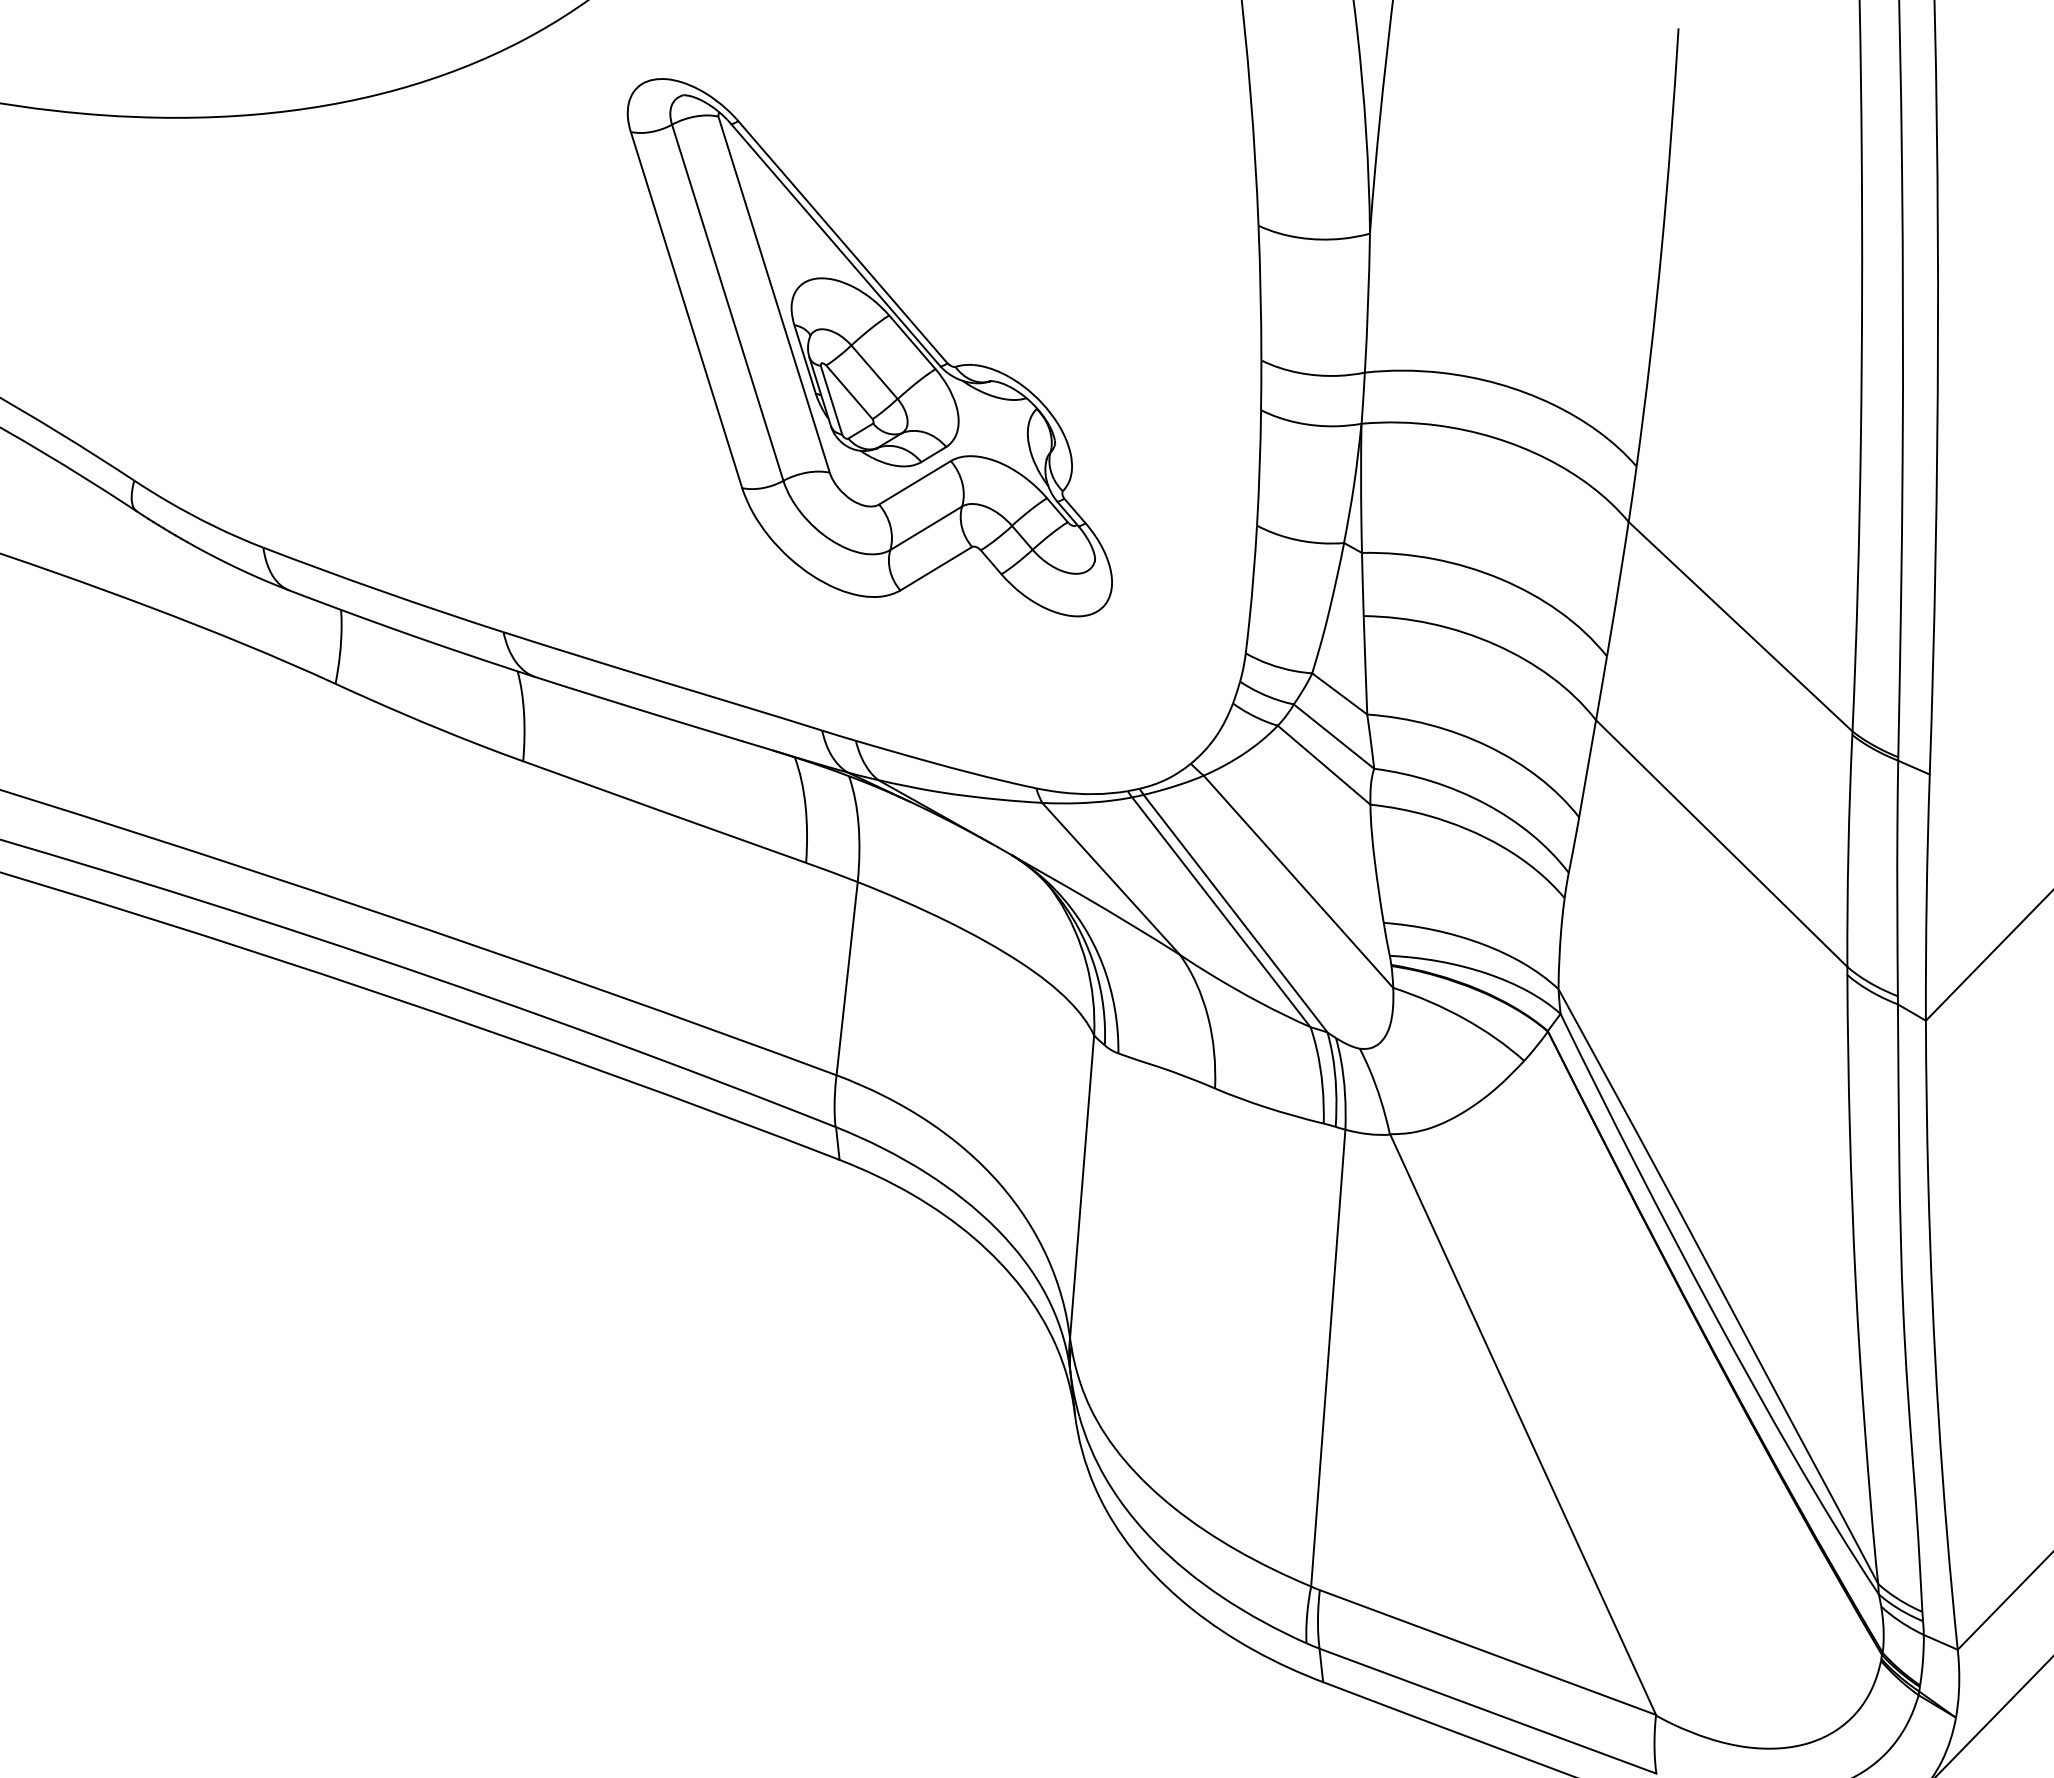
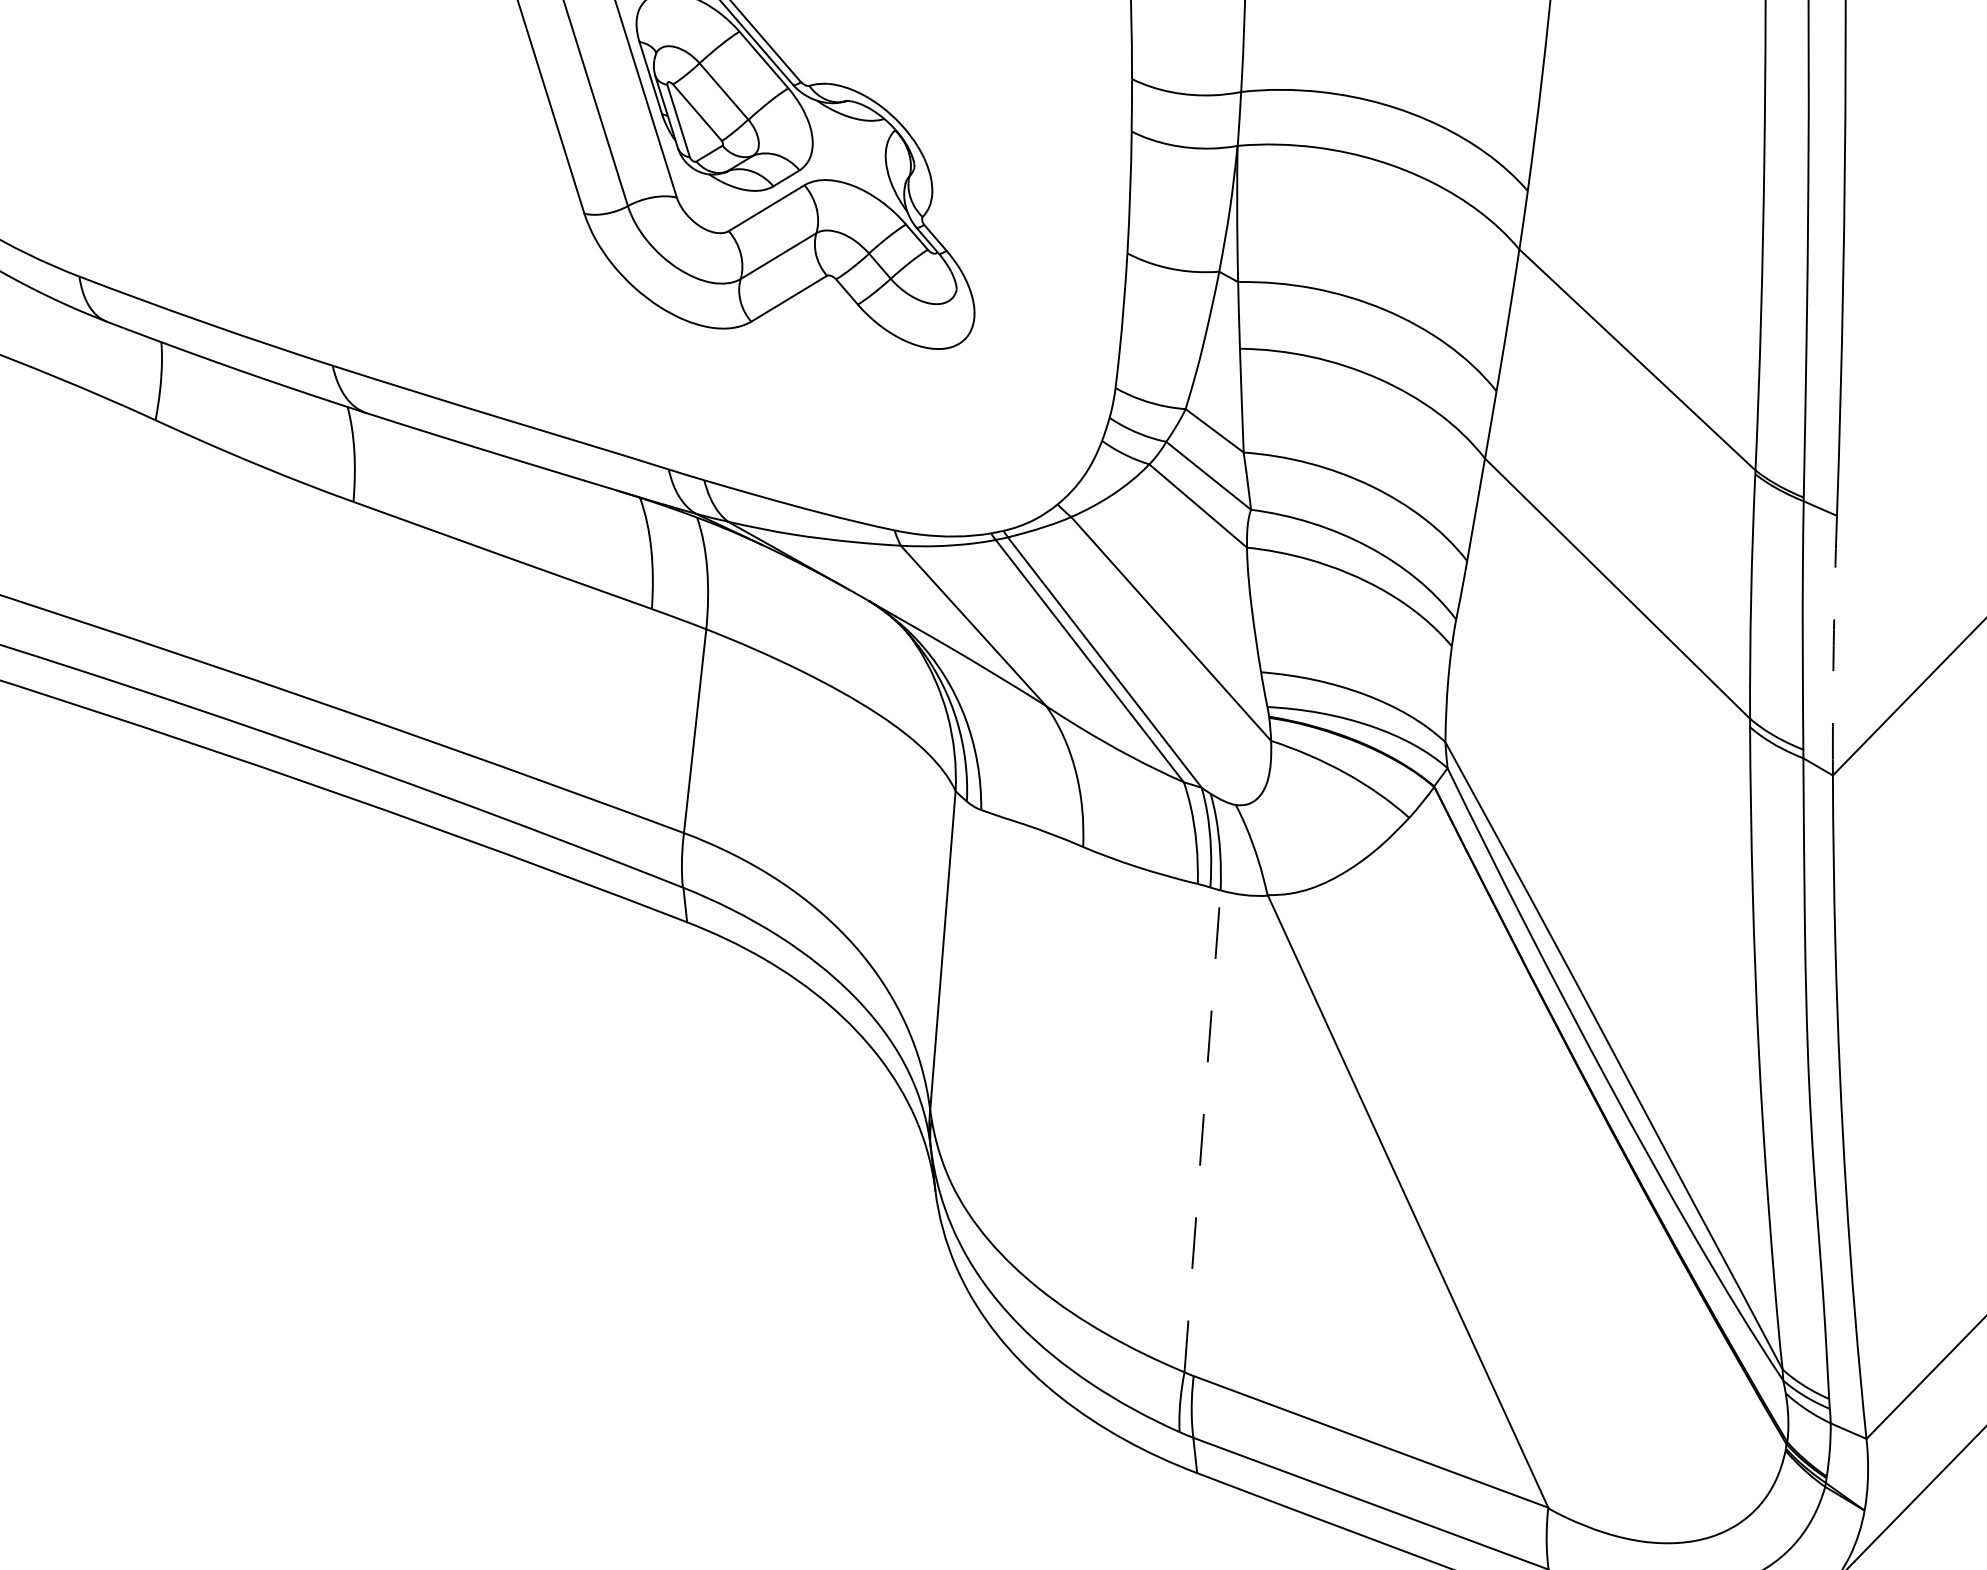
arc: (1926, 897) -> (1833, 645), solid -> dashed
line: (1328, 1357) -> (1202, 1130), solid -> dashed

